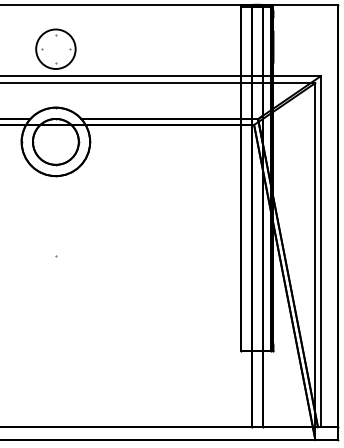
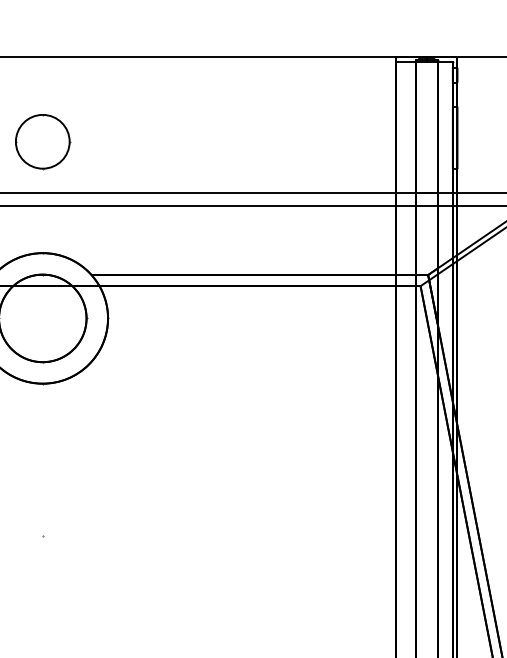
circle: (55, 49) -> (42, 142), size x0.71

